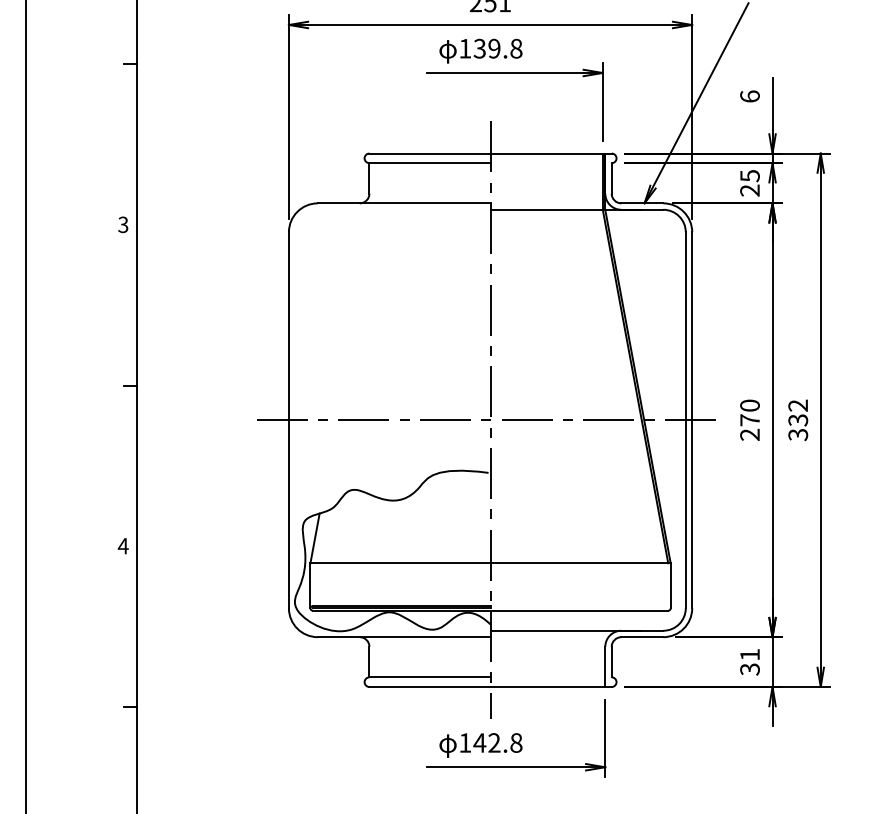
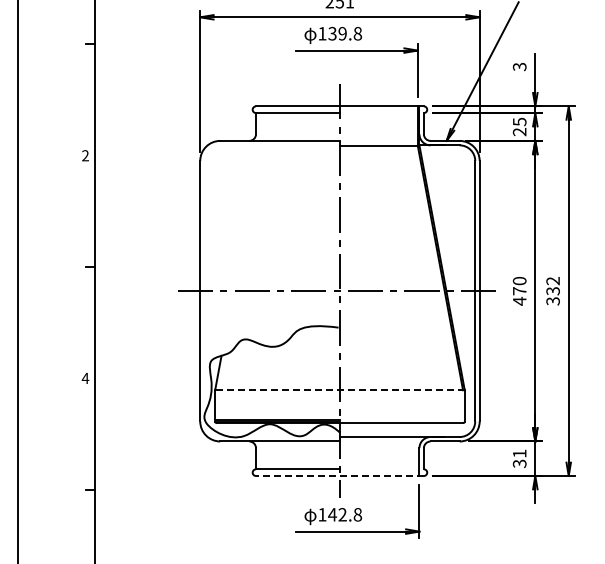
text: (749, 95) -> (519, 66), 6 -> 3
text: (123, 224) -> (85, 155), 3 -> 2
text: (749, 433) -> (519, 300), 270 -> 470
line: (489, 563) -> (339, 390), solid -> dashed
line: (489, 687) -> (339, 476), solid -> dashed

